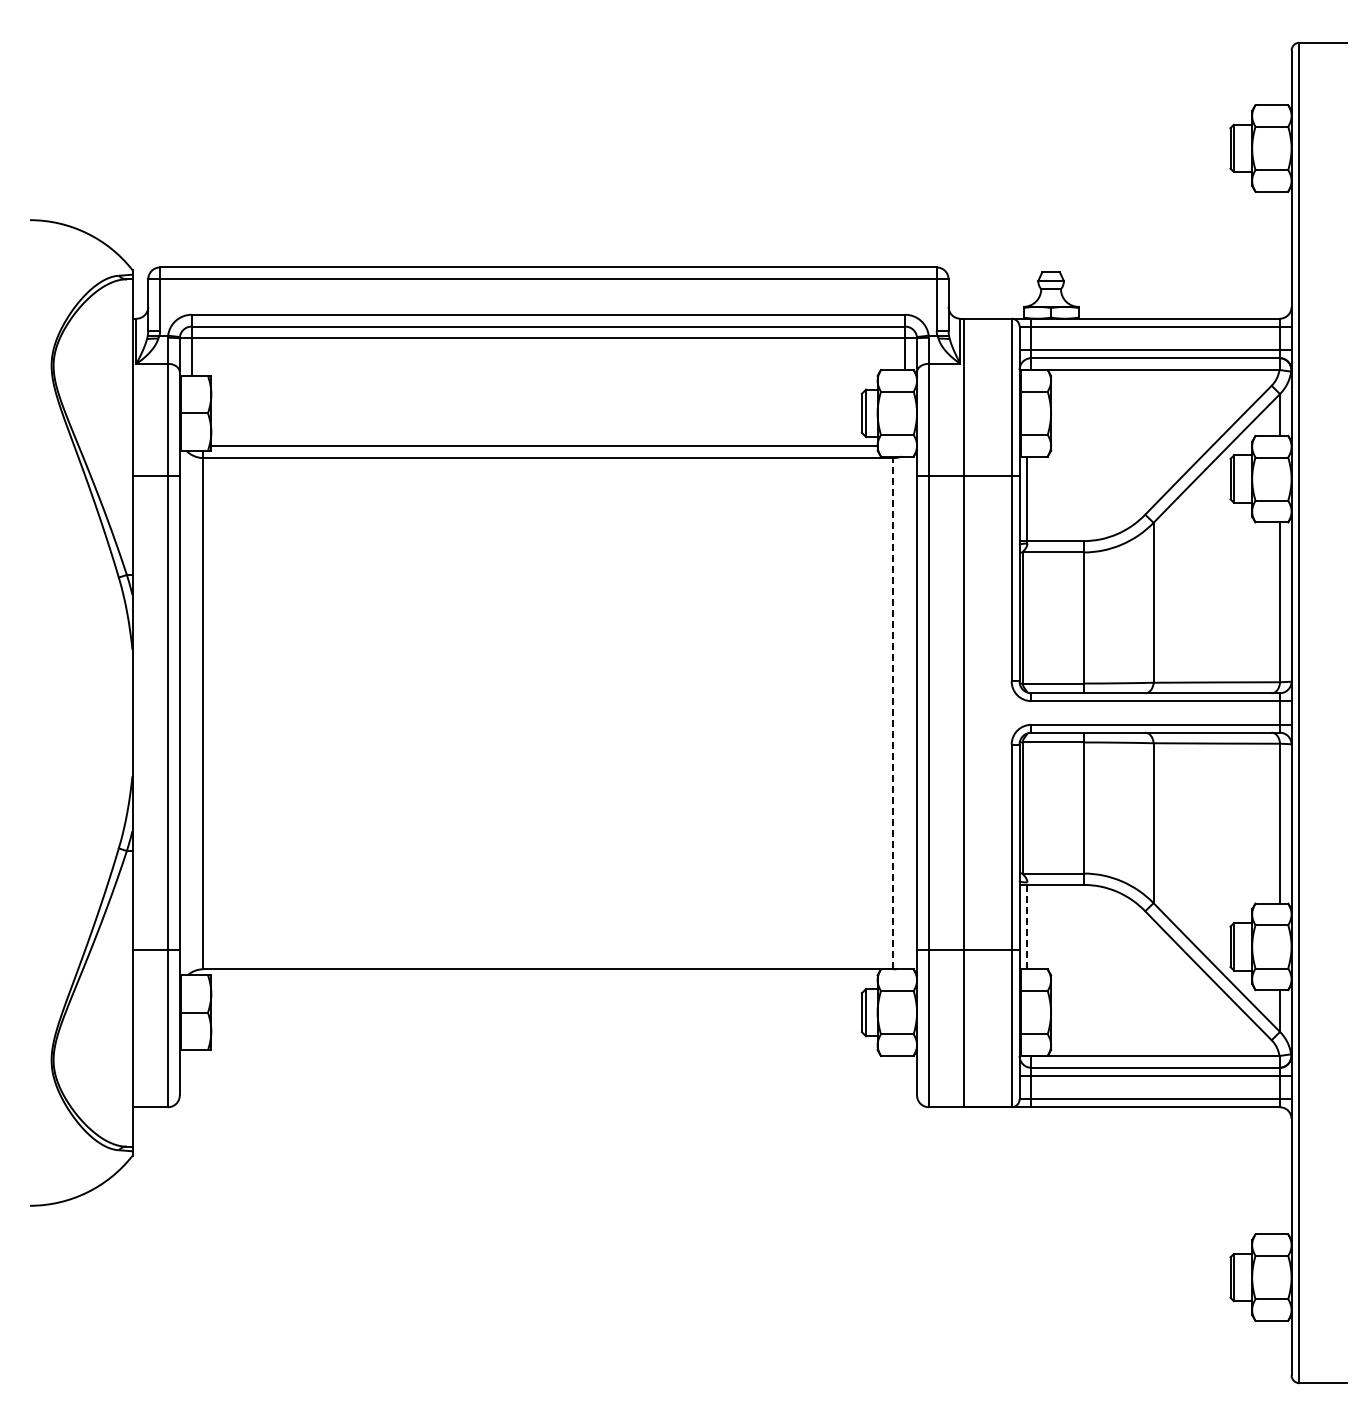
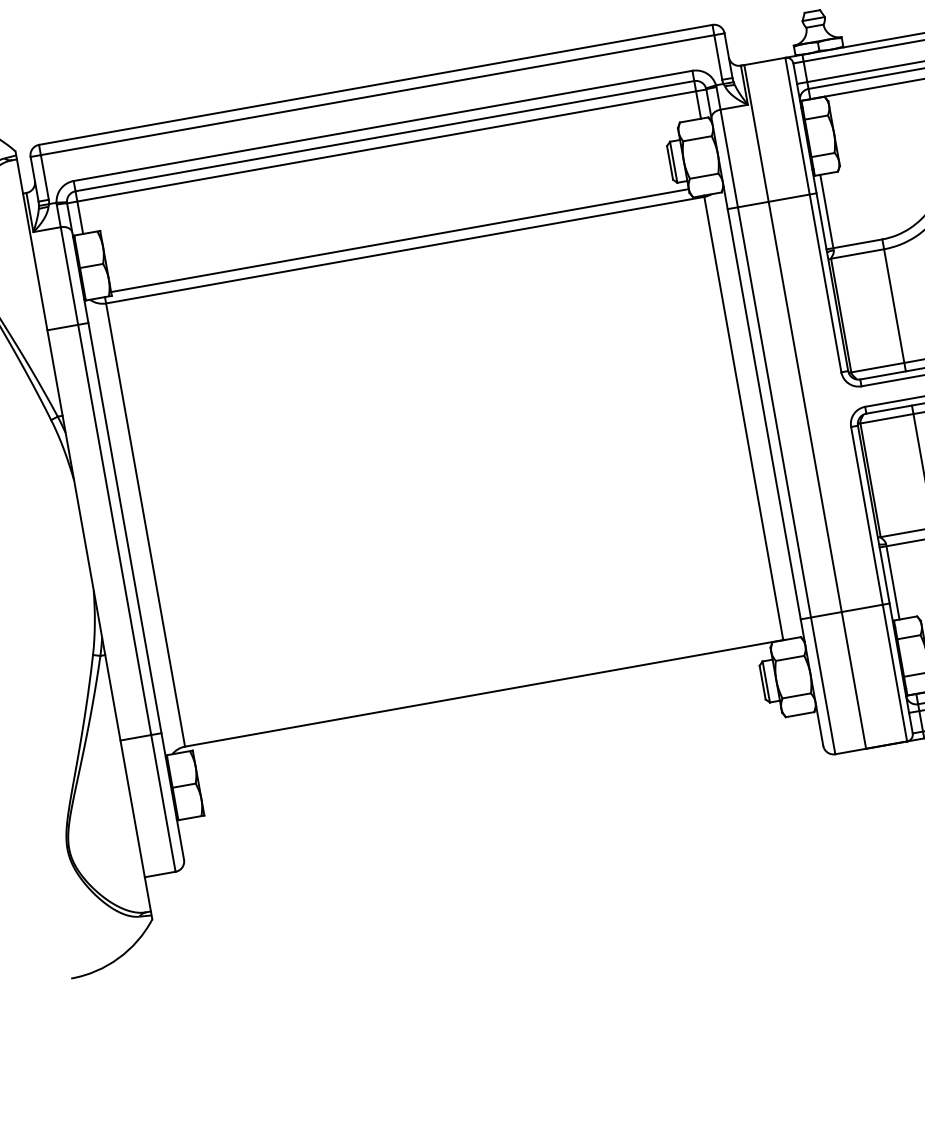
line: (893, 712) -> (743, 417), dashed -> solid
line: (1027, 925) -> (892, 581), dashed -> solid

